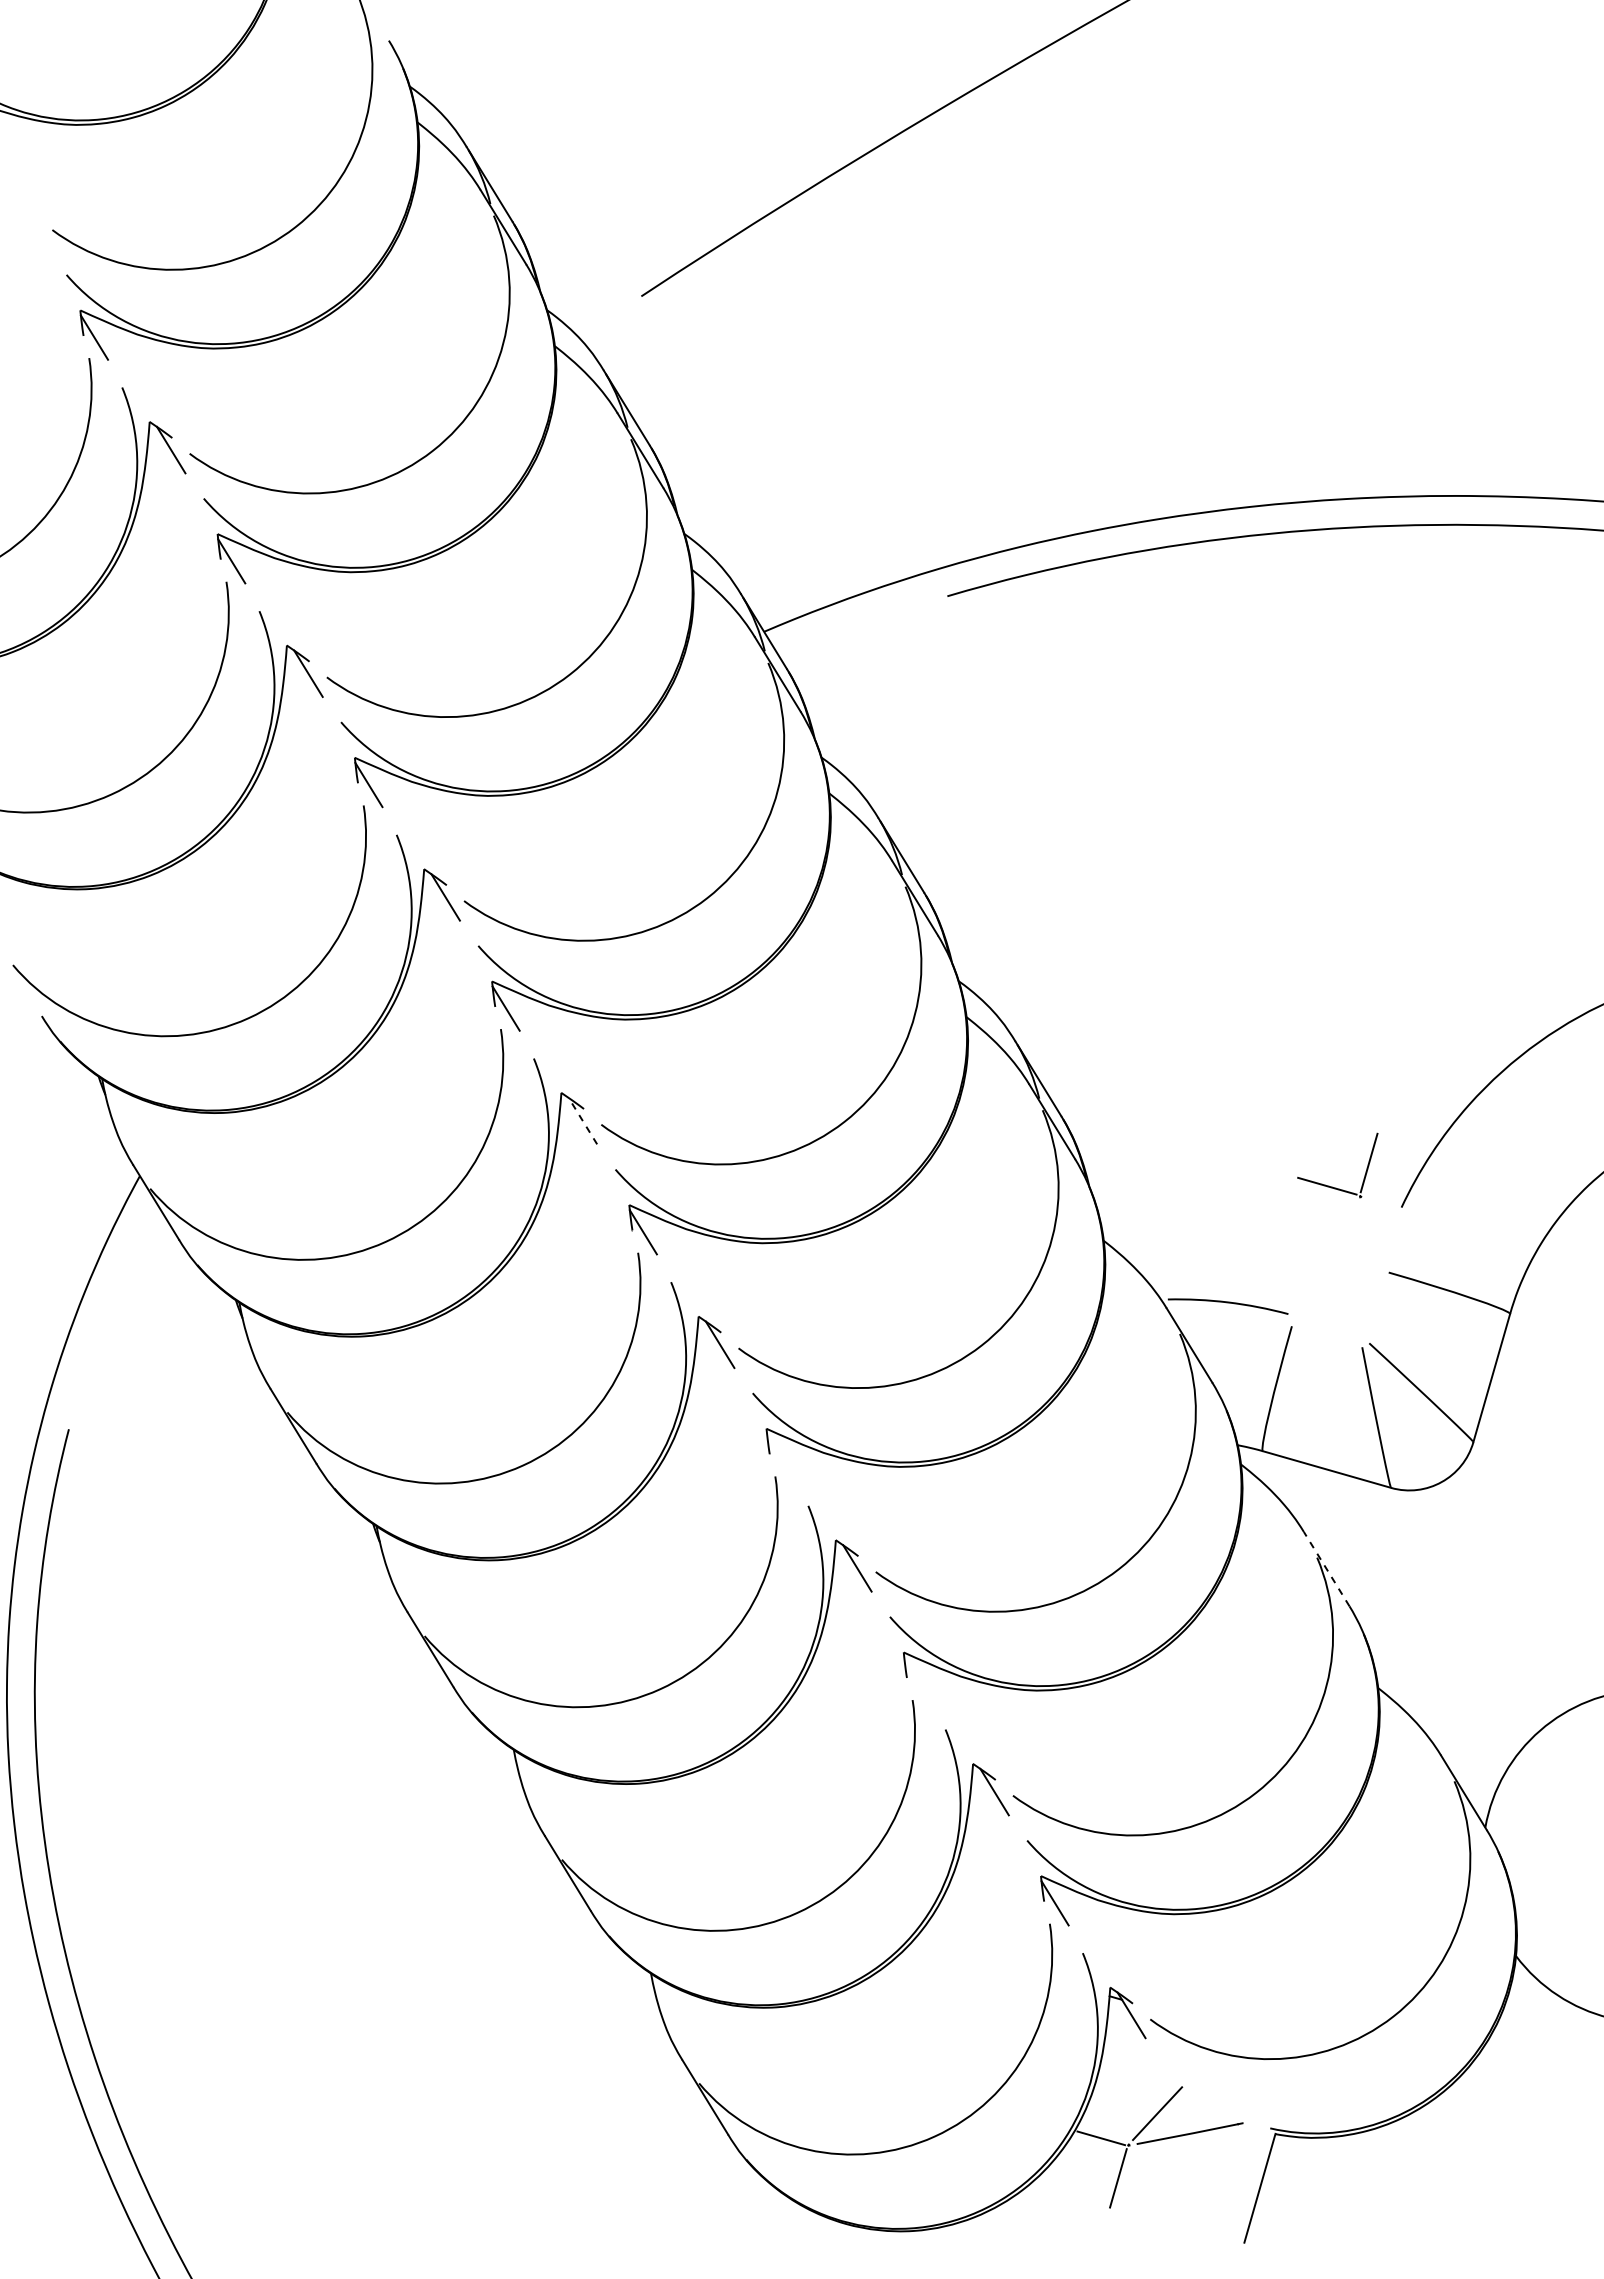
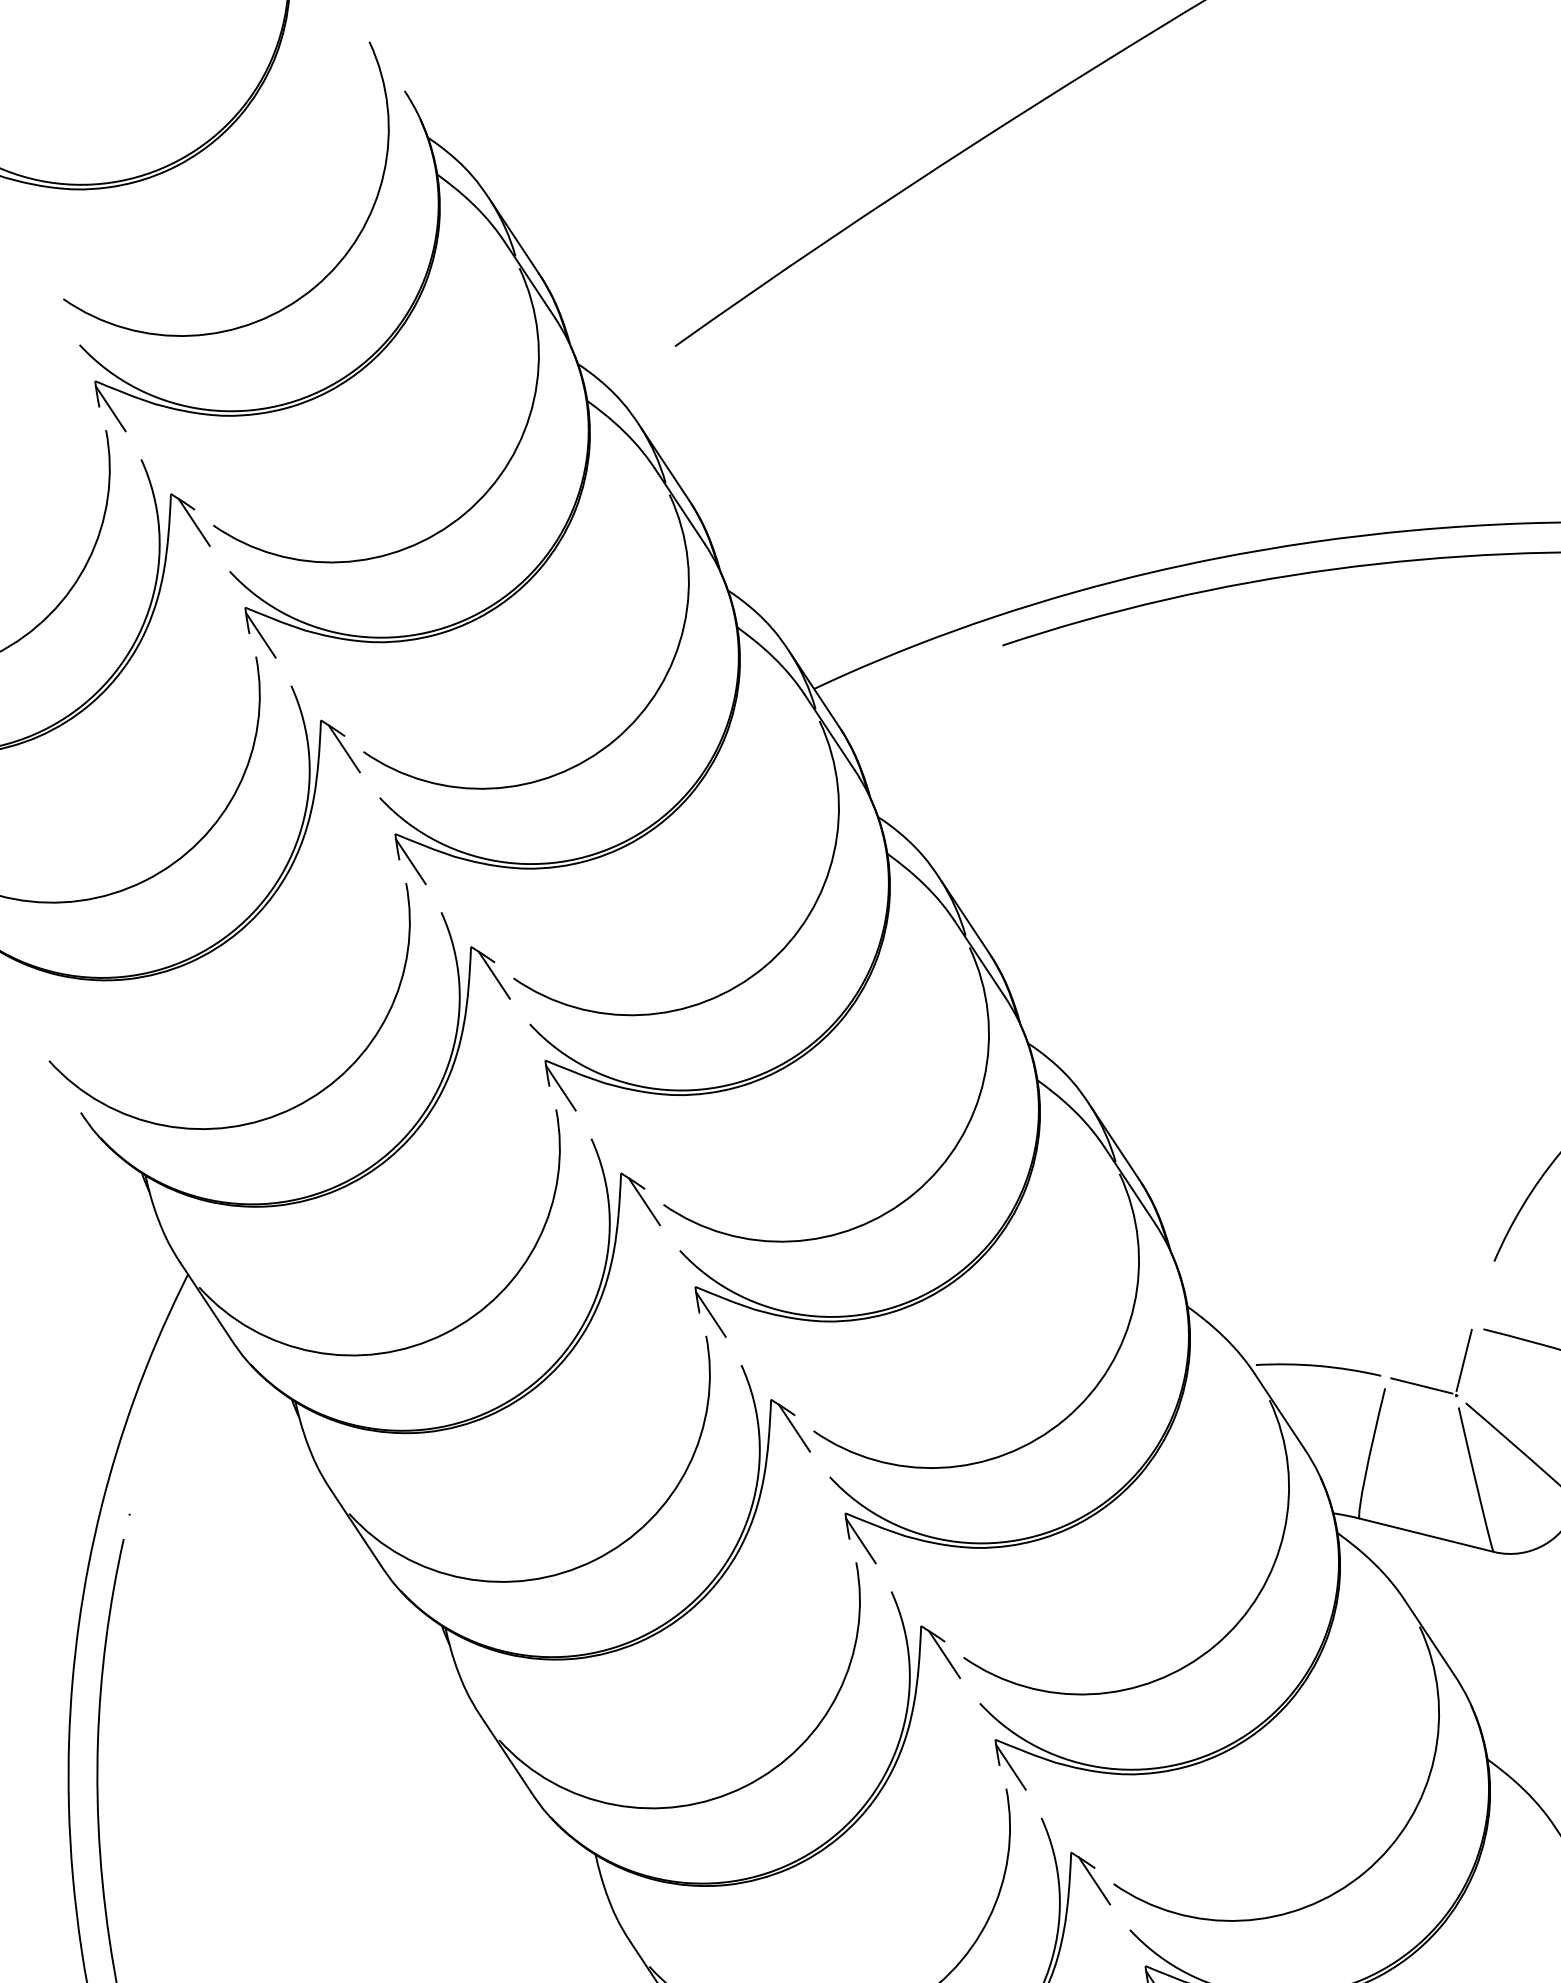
line: (582, 1120) -> (643, 1201), dashed -> solid
part: (1329, 1185) -> (1424, 1385), moved
line: (780, 1455) -> (860, 1540), added
line: (1326, 1569) -> (1429, 1638), dashed -> solid
line: (917, 1679) -> (1010, 1767), added

